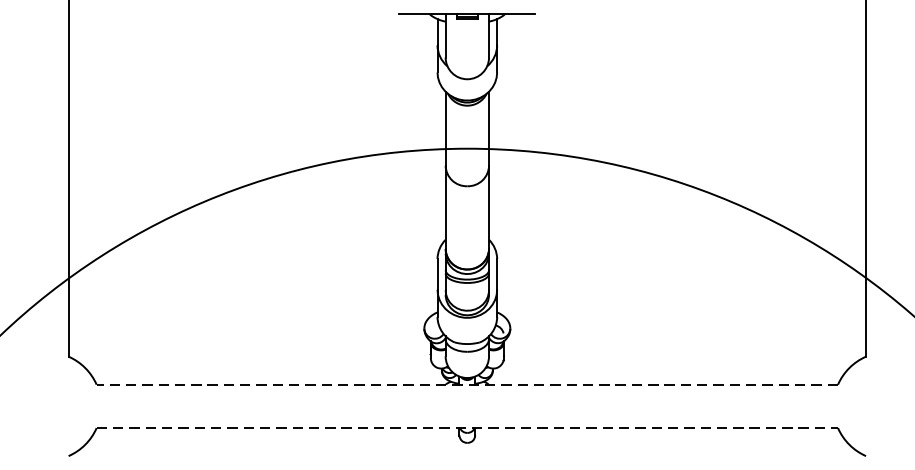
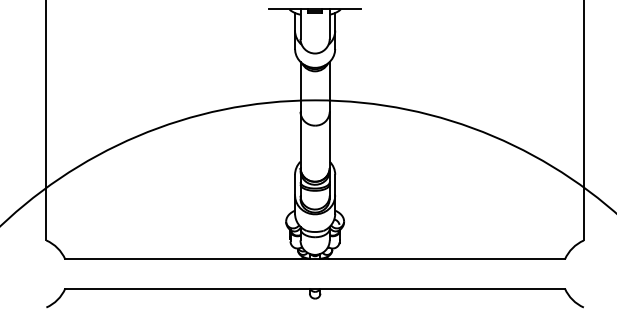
line: (467, 384) -> (315, 259), dashed -> solid
line: (467, 427) -> (315, 288), dashed -> solid

